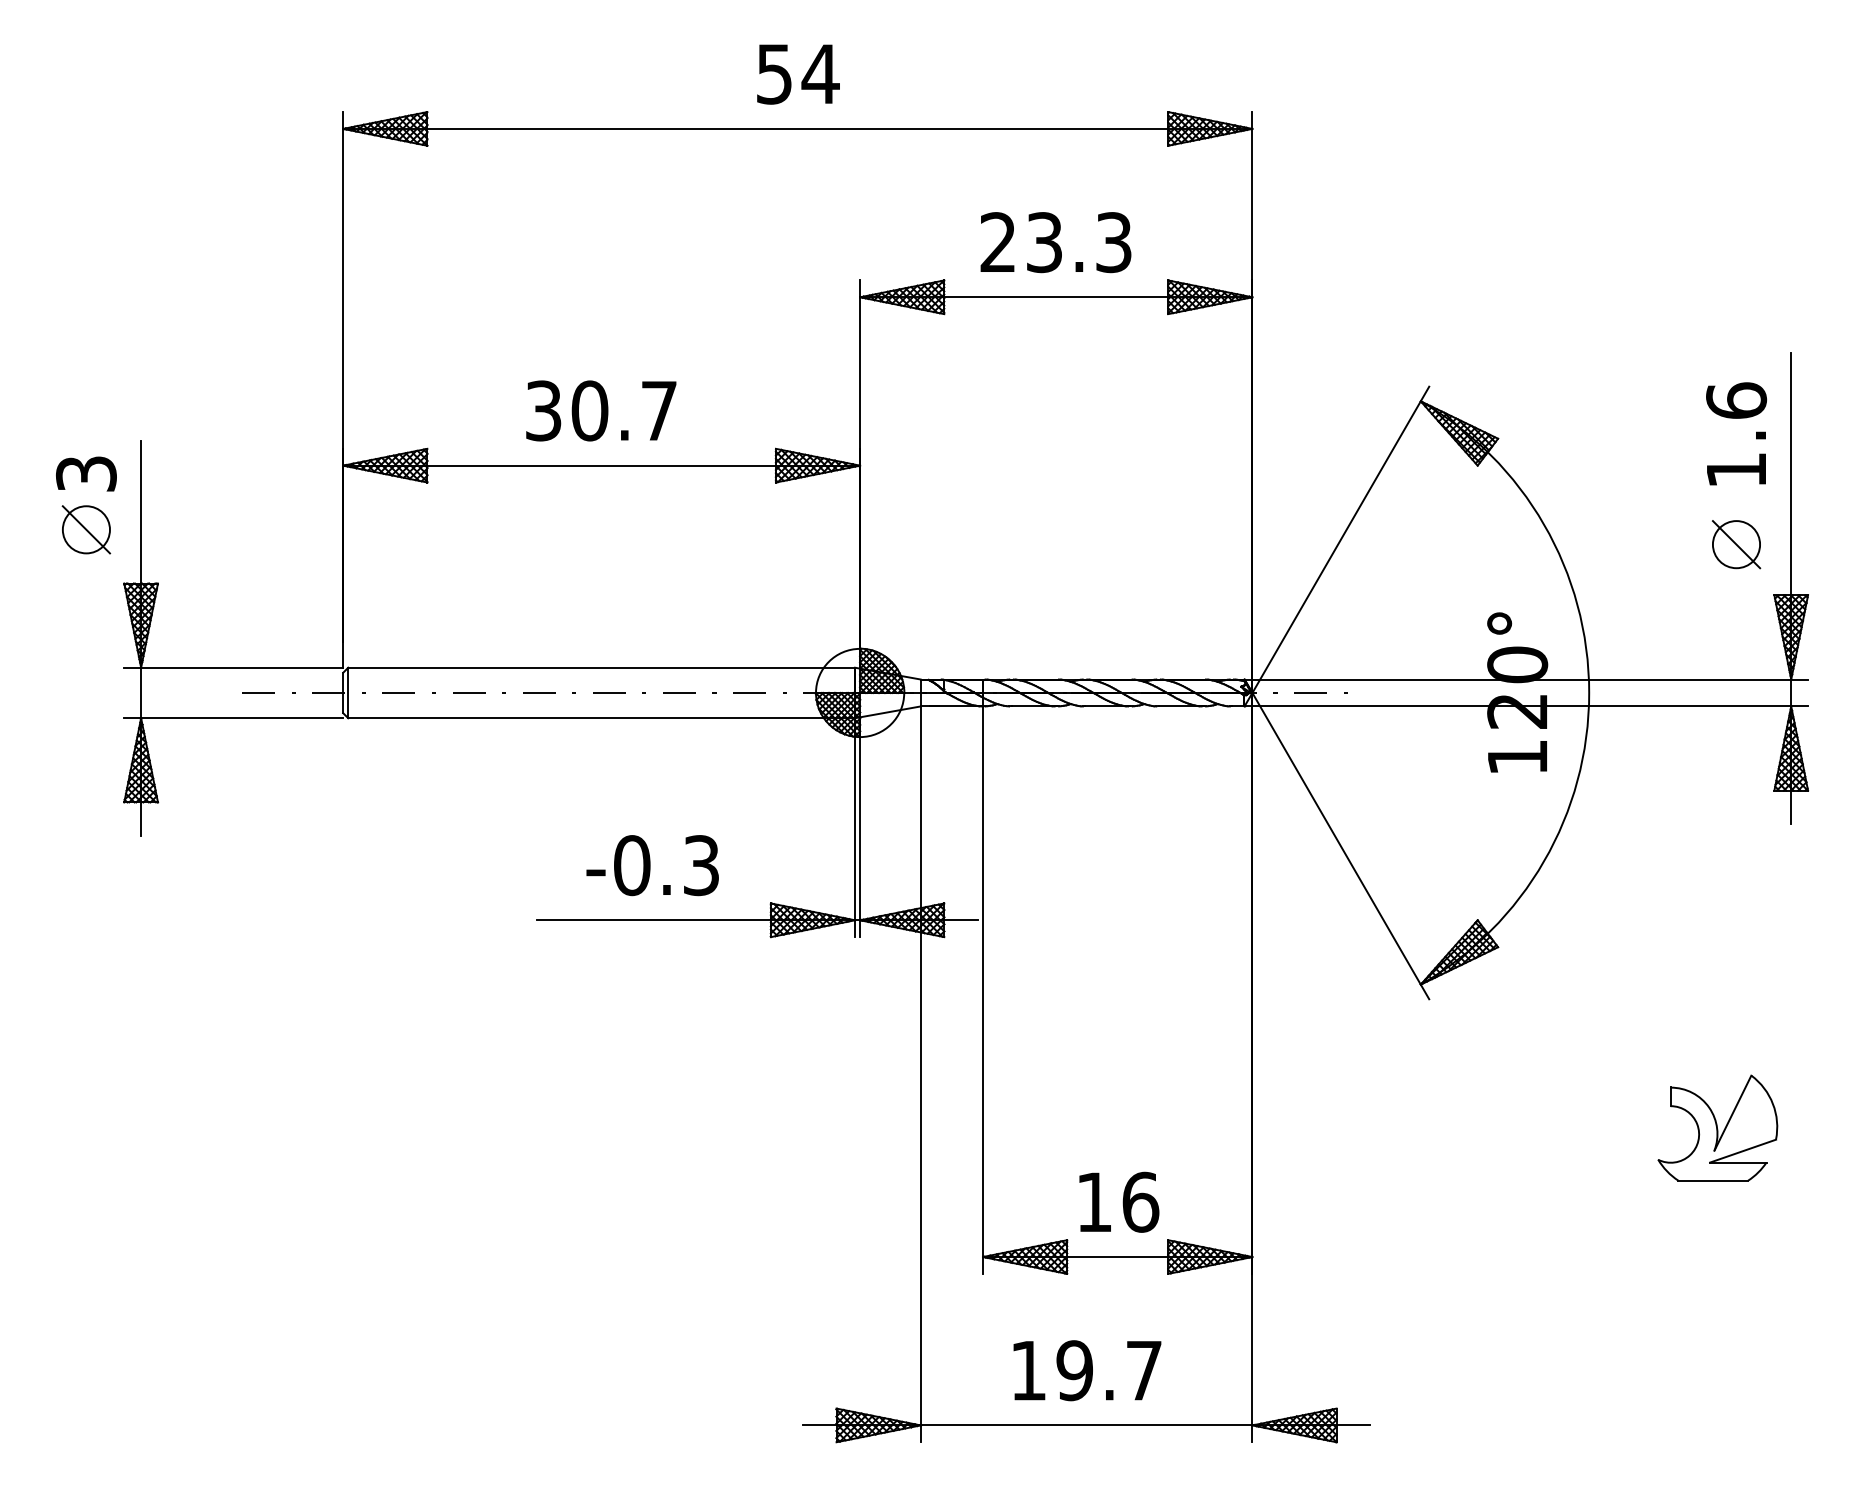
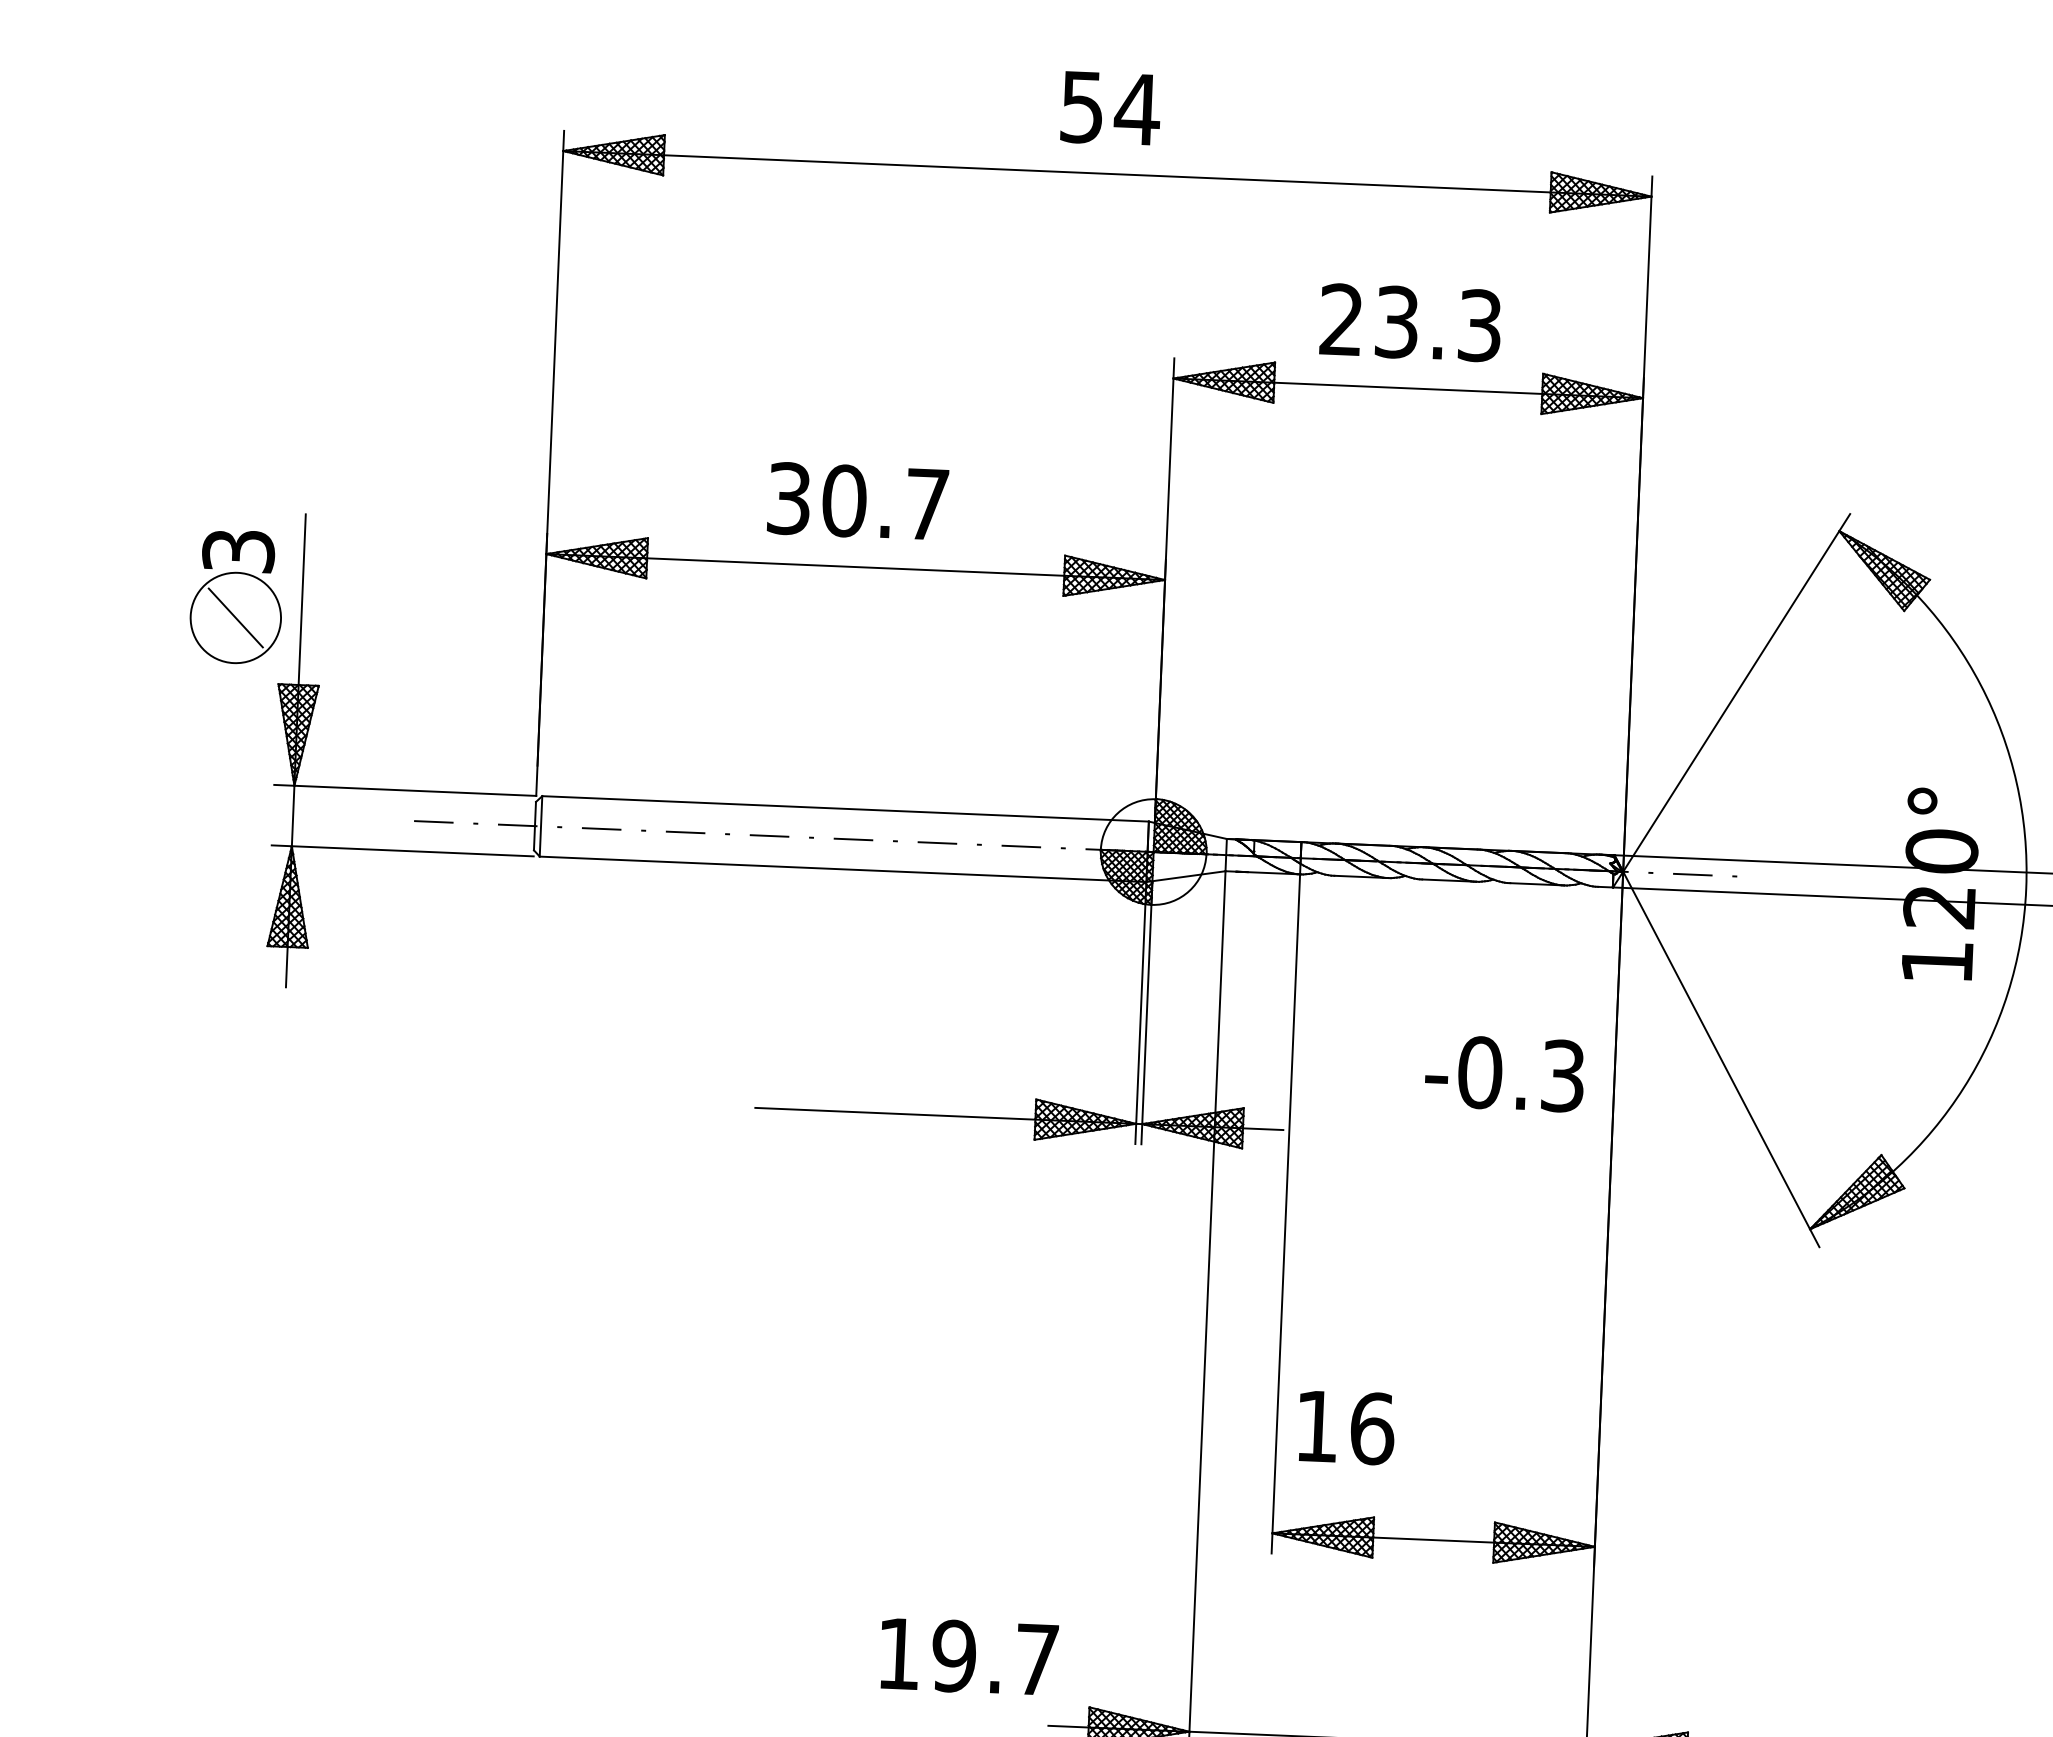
circle: (86, 529) -> (235, 617), size x1.6
text: (652, 865) -> (1504, 1073), moved
text: (1119, 1201) -> (1347, 1426), moved
text: (1087, 1370) -> (969, 1656), moved

